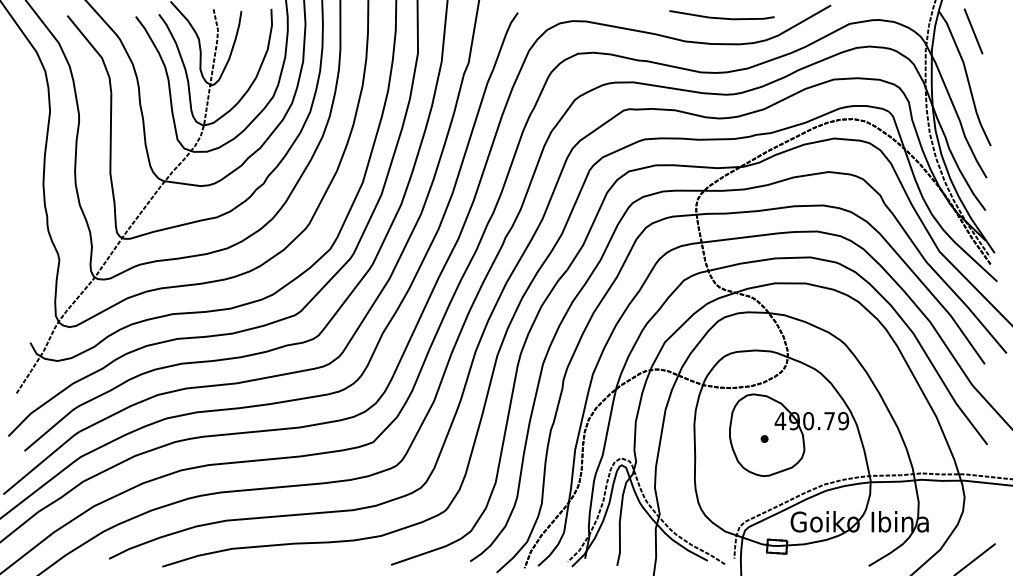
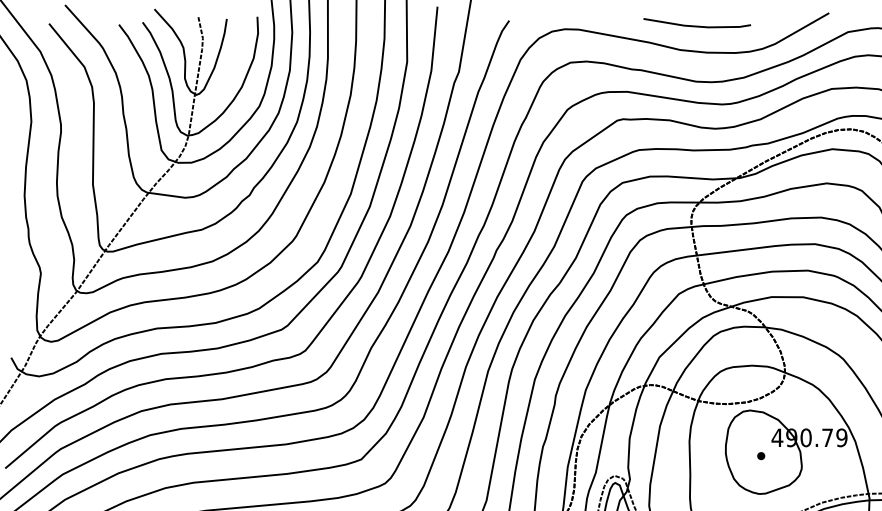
line: (721, 17) -> (696, 25), moved

